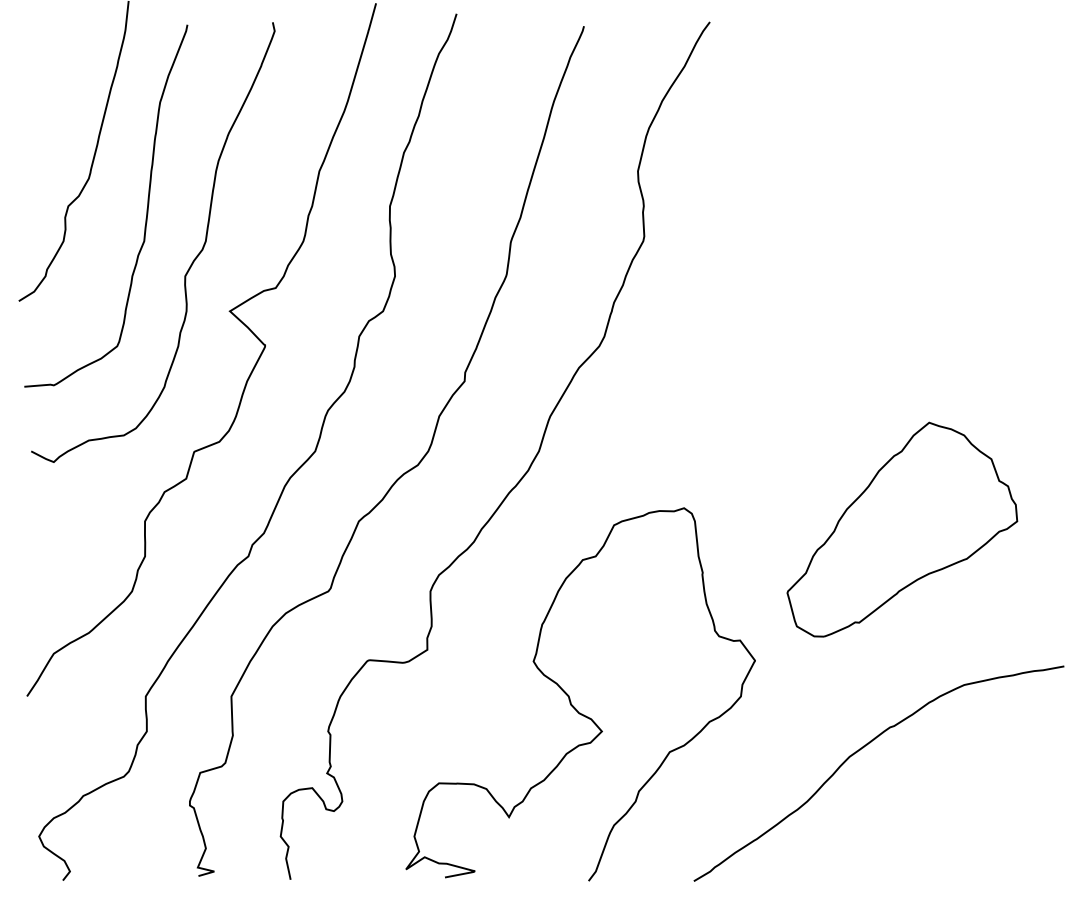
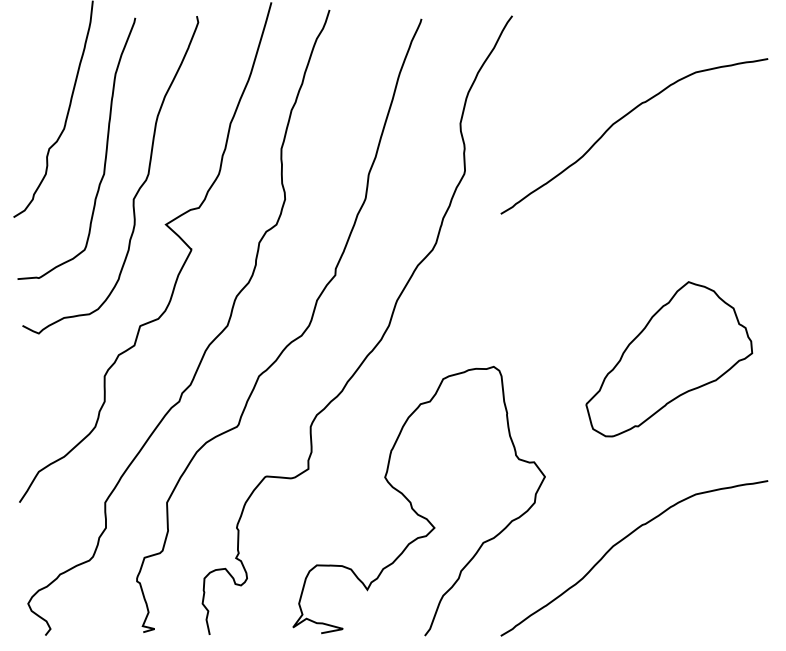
curve: (863, 164) -> (623, 118), added
part: (902, 529) -> (669, 359), moved

